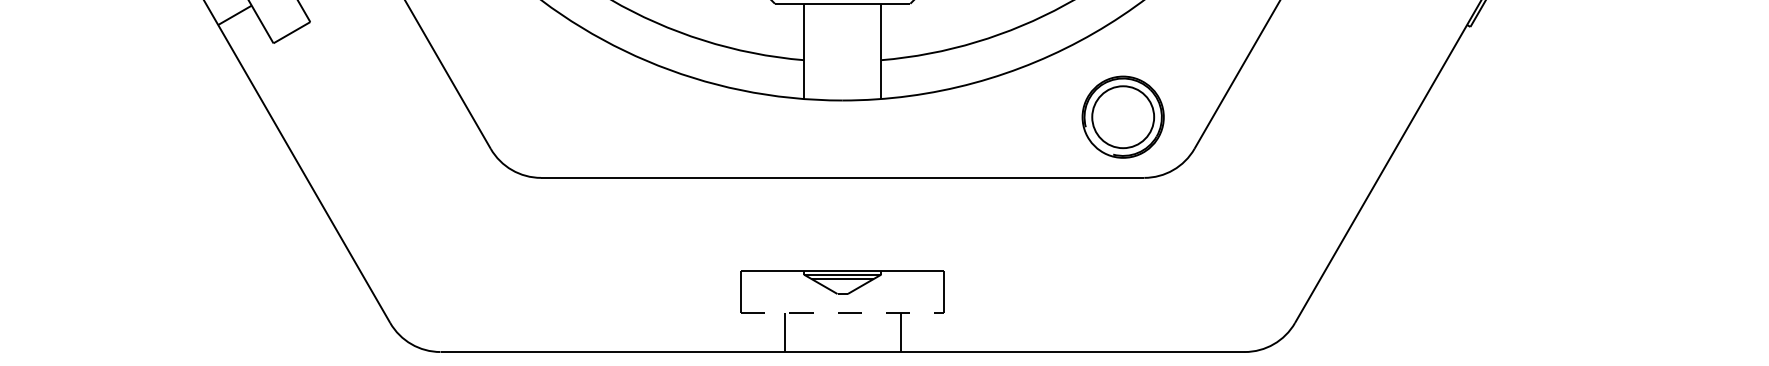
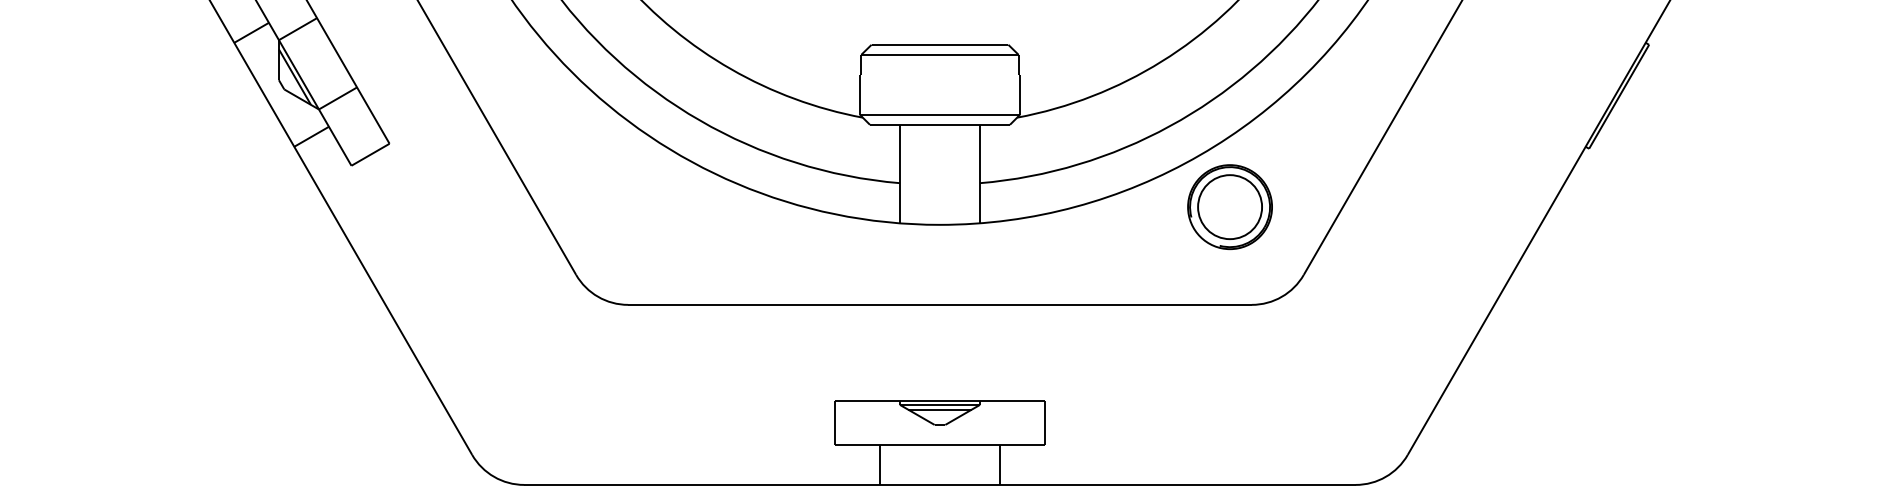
part: (1122, 117) -> (1229, 207), moved
line: (843, 312) -> (940, 444), dashed -> solid

